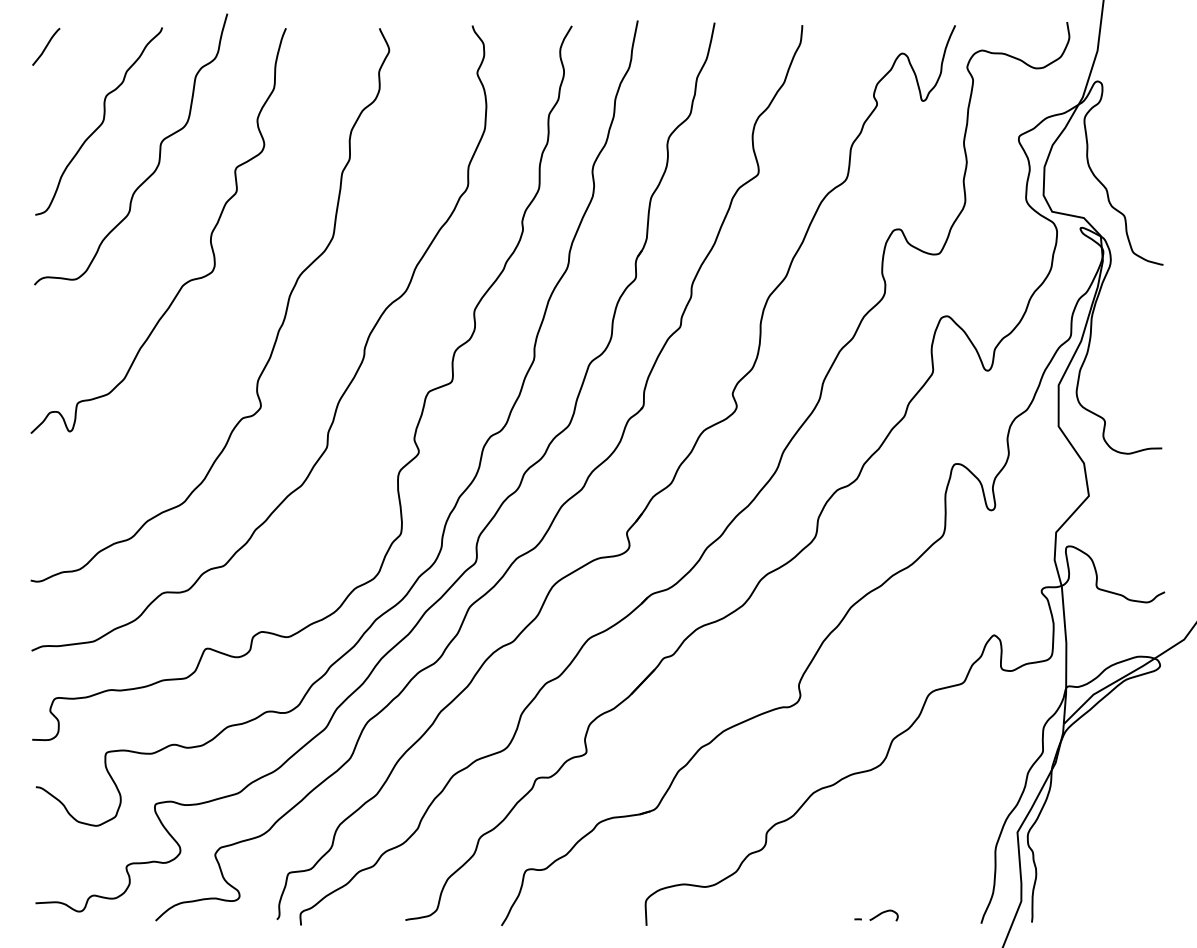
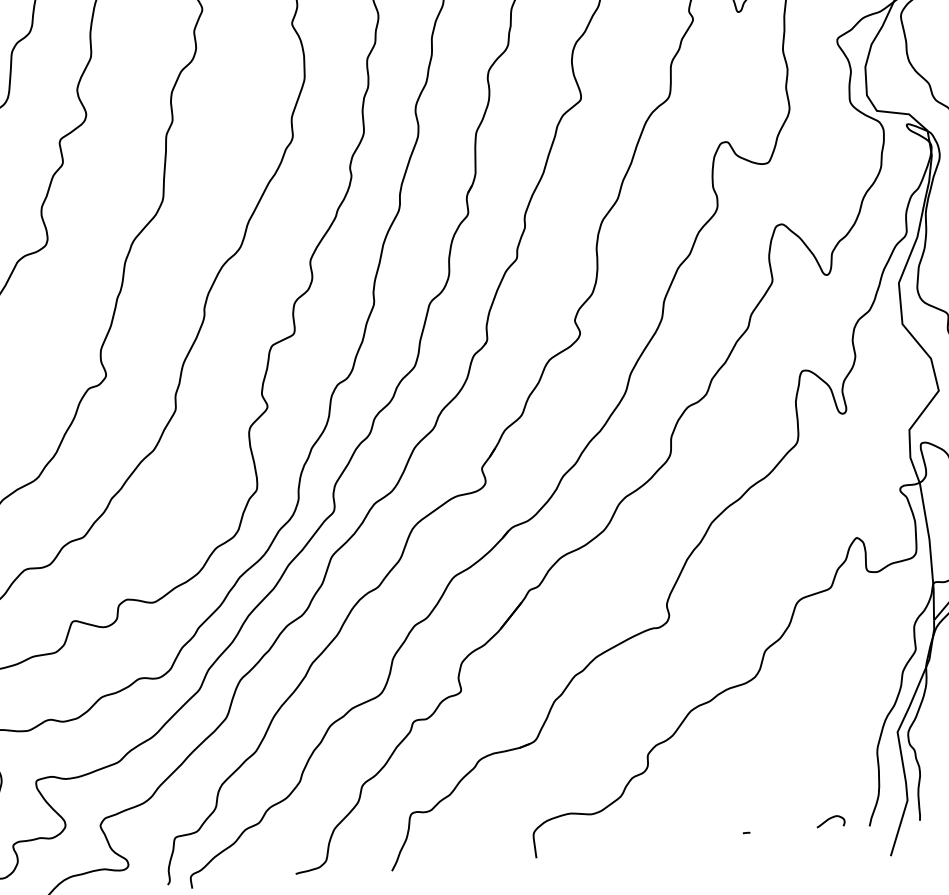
curve: (883, 913) -> (830, 819), moved

